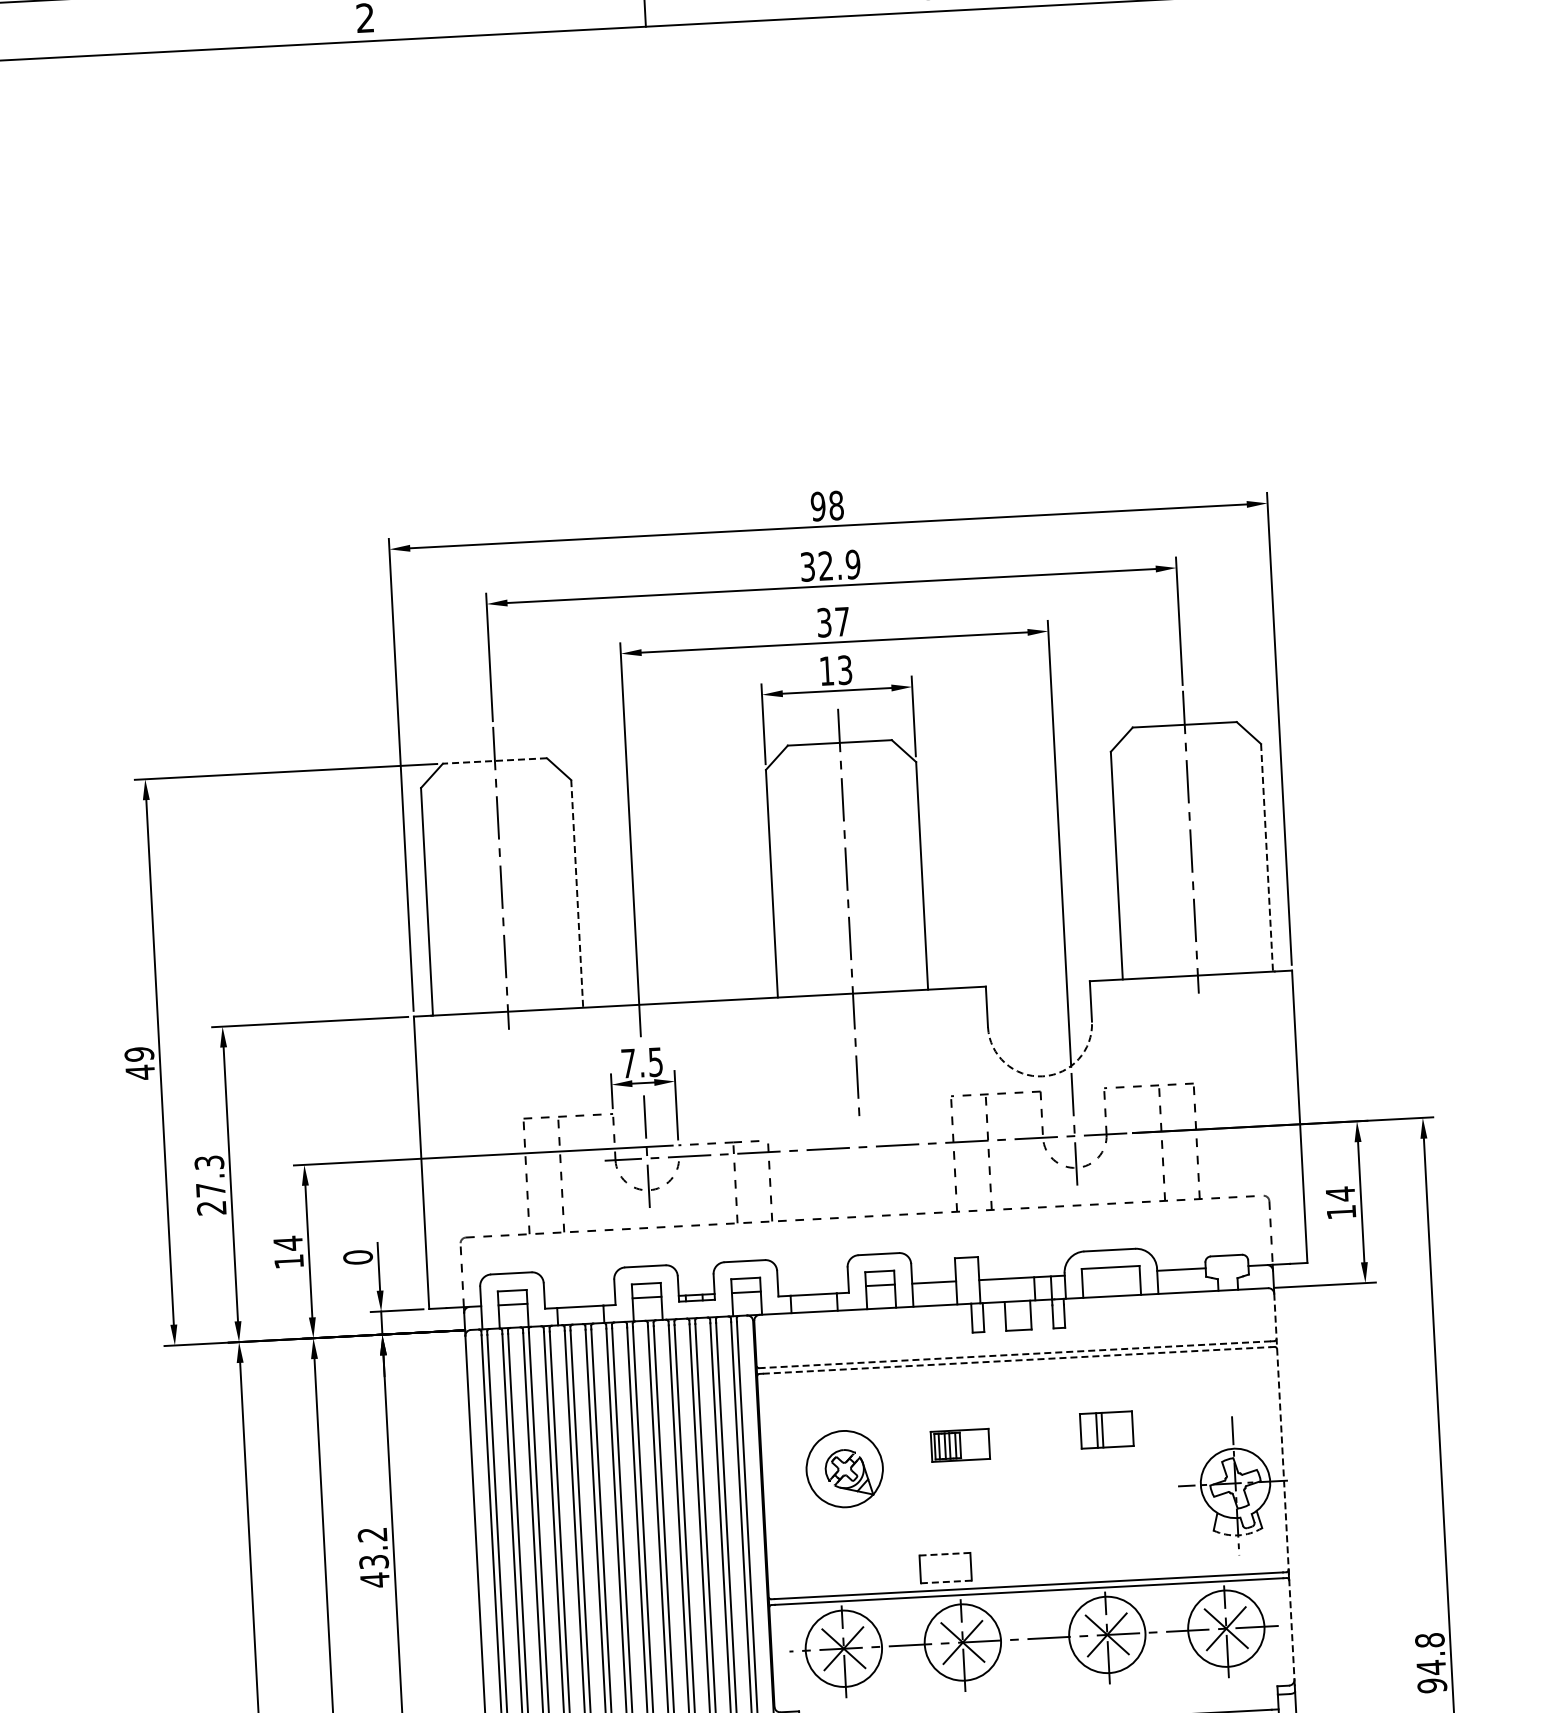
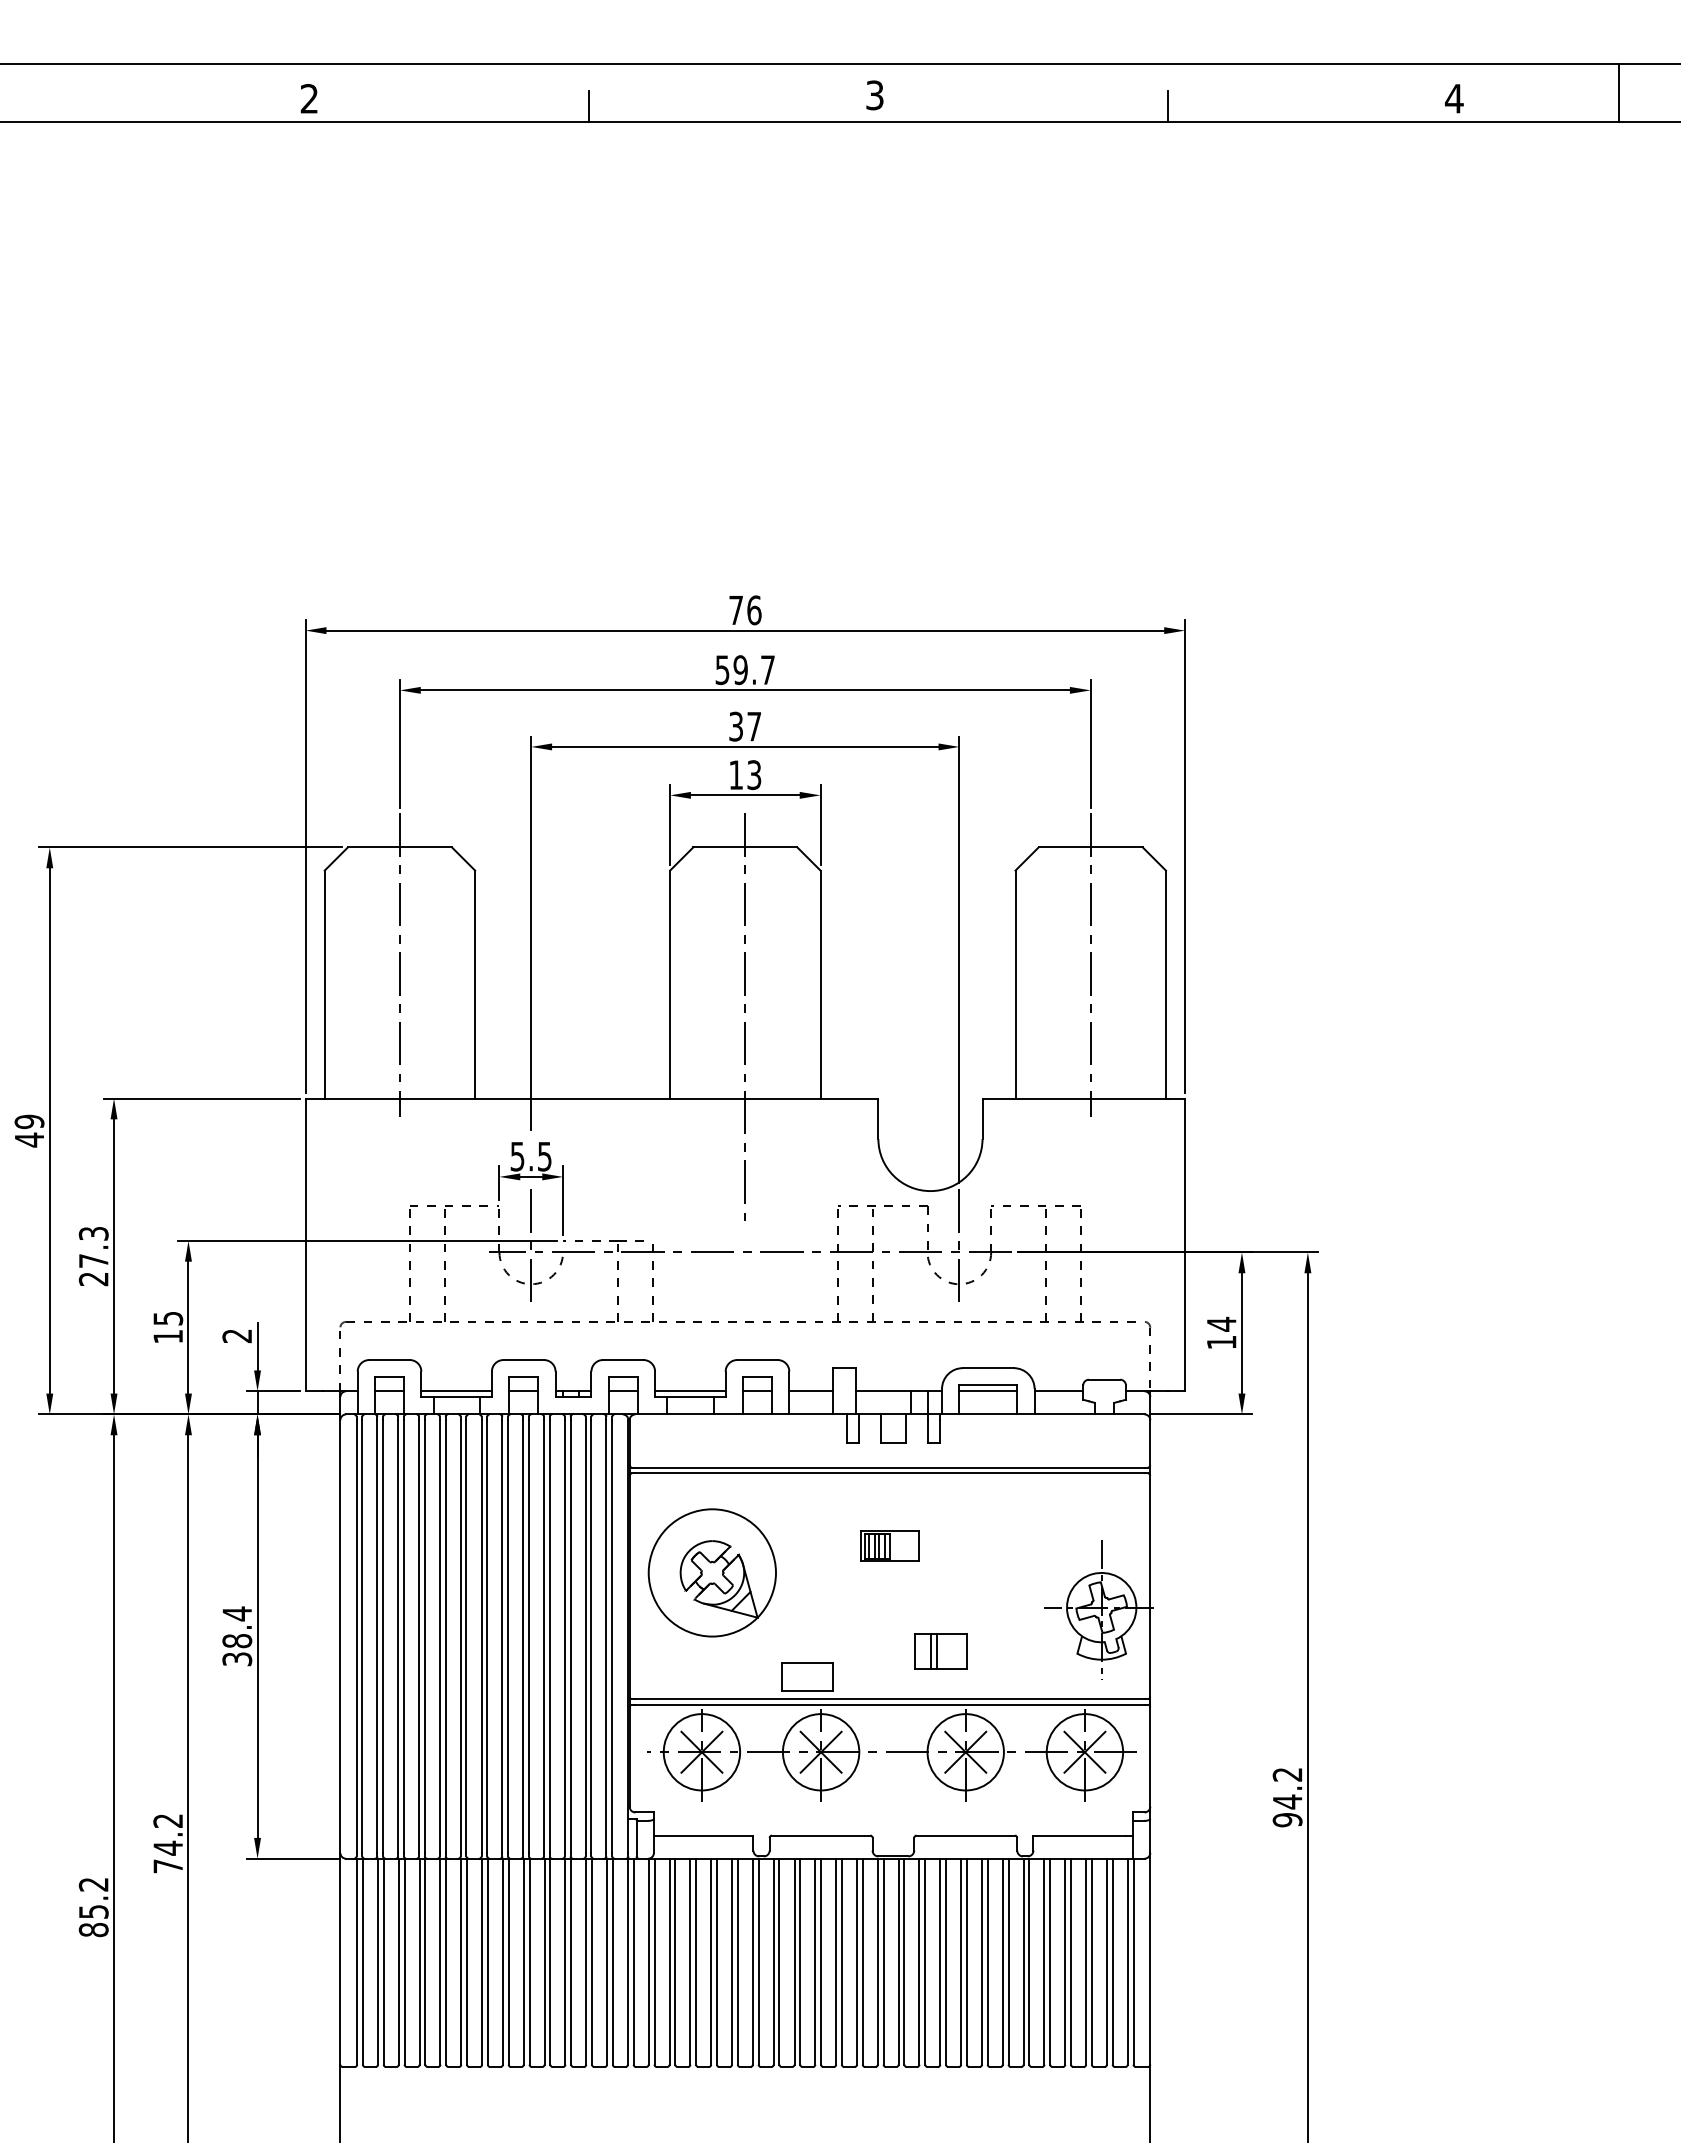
text: (827, 506) -> (745, 610), 98 -> 76
text: (830, 566) -> (745, 670), 32.9 -> 59.7
line: (494, 761) -> (399, 847), dashed -> solid
line: (1266, 857) -> (1165, 984), dashed -> solid
line: (577, 893) -> (475, 984), dashed -> solid
text: (628, 1063) -> (517, 1156), 7.5 -> 5.5
arc: (1042, 1076) -> (930, 1191), dashed -> solid
text: (288, 1243) -> (168, 1318), 14 -> 15
text: (358, 1257) -> (237, 1336), 0 -> 2
line: (1111, 1273) -> (988, 1391), added
line: (813, 1289) -> (690, 1391), added
line: (579, 1301) -> (456, 1391), added
line: (1016, 1354) -> (889, 1467), dashed -> solid
line: (1016, 1360) -> (889, 1473), dashed -> solid
part: (1106, 1429) -> (940, 1651), moved
part: (959, 1444) -> (889, 1545), moved
part: (844, 1468) -> (711, 1572), size x1.67
line: (1284, 1486) -> (1150, 1613), dashed -> solid
arc: (1238, 1535) -> (1101, 1659), dashed -> solid
line: (945, 1554) -> (808, 1663), dashed -> solid
text: (374, 1557) -> (237, 1636), 43.2 -> 38.4
line: (946, 1581) -> (807, 1690), dashed -> solid
text: (1429, 1640) -> (1287, 1774), 94.8 -> 94.2

